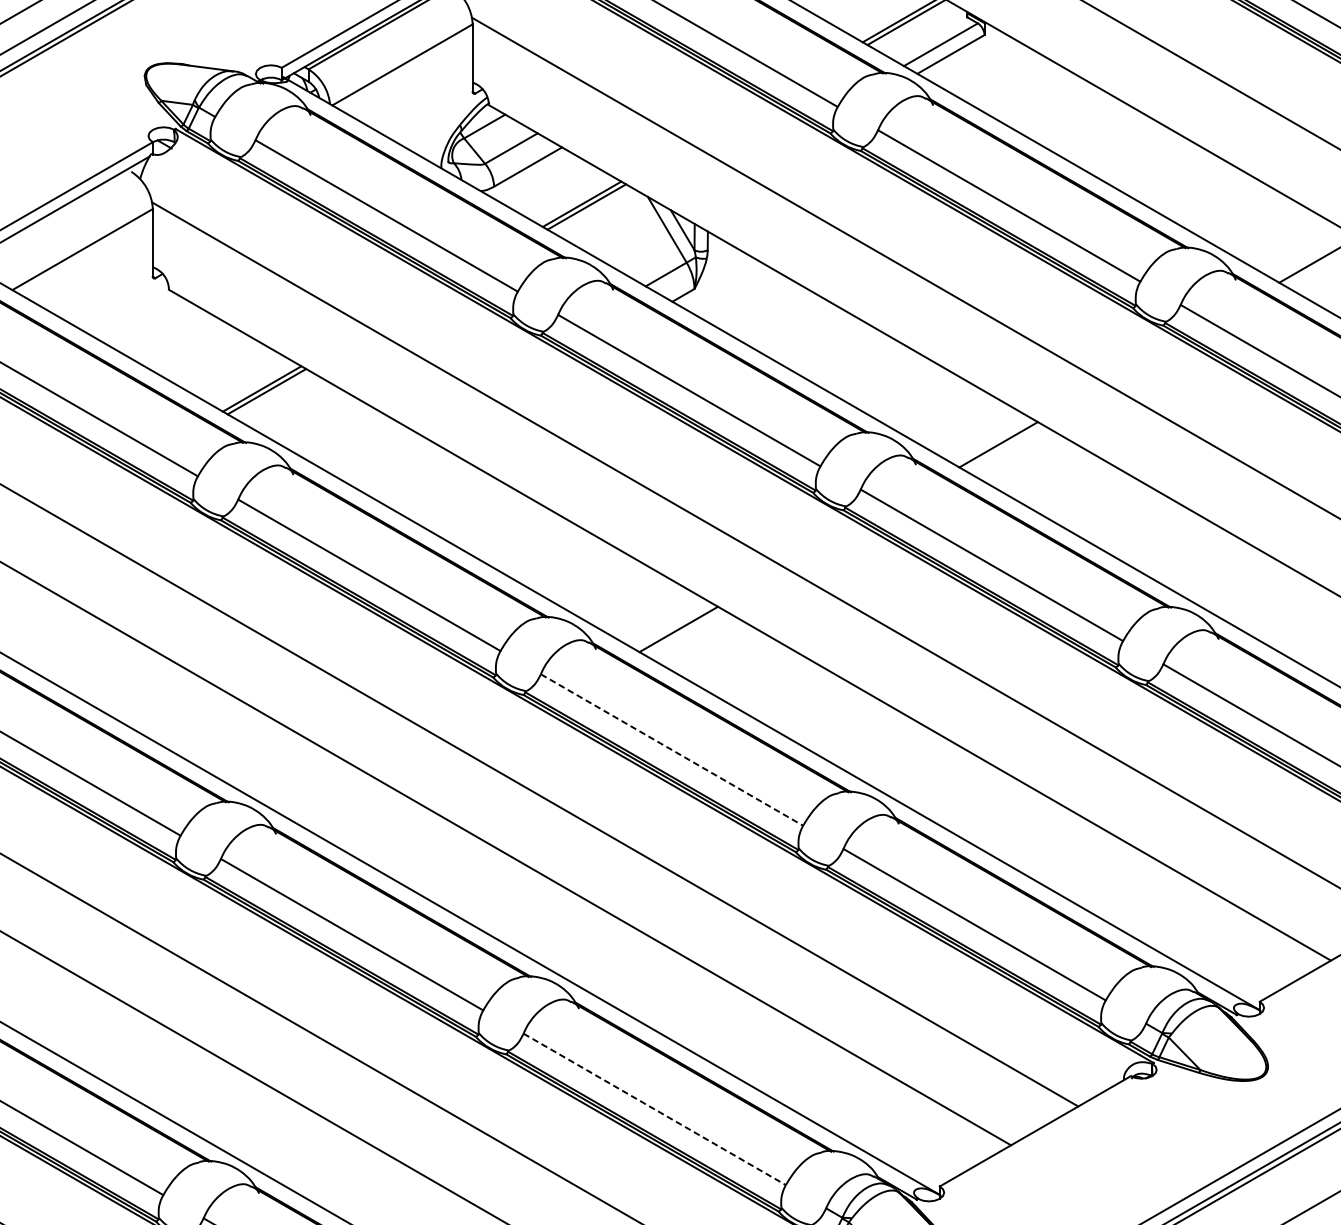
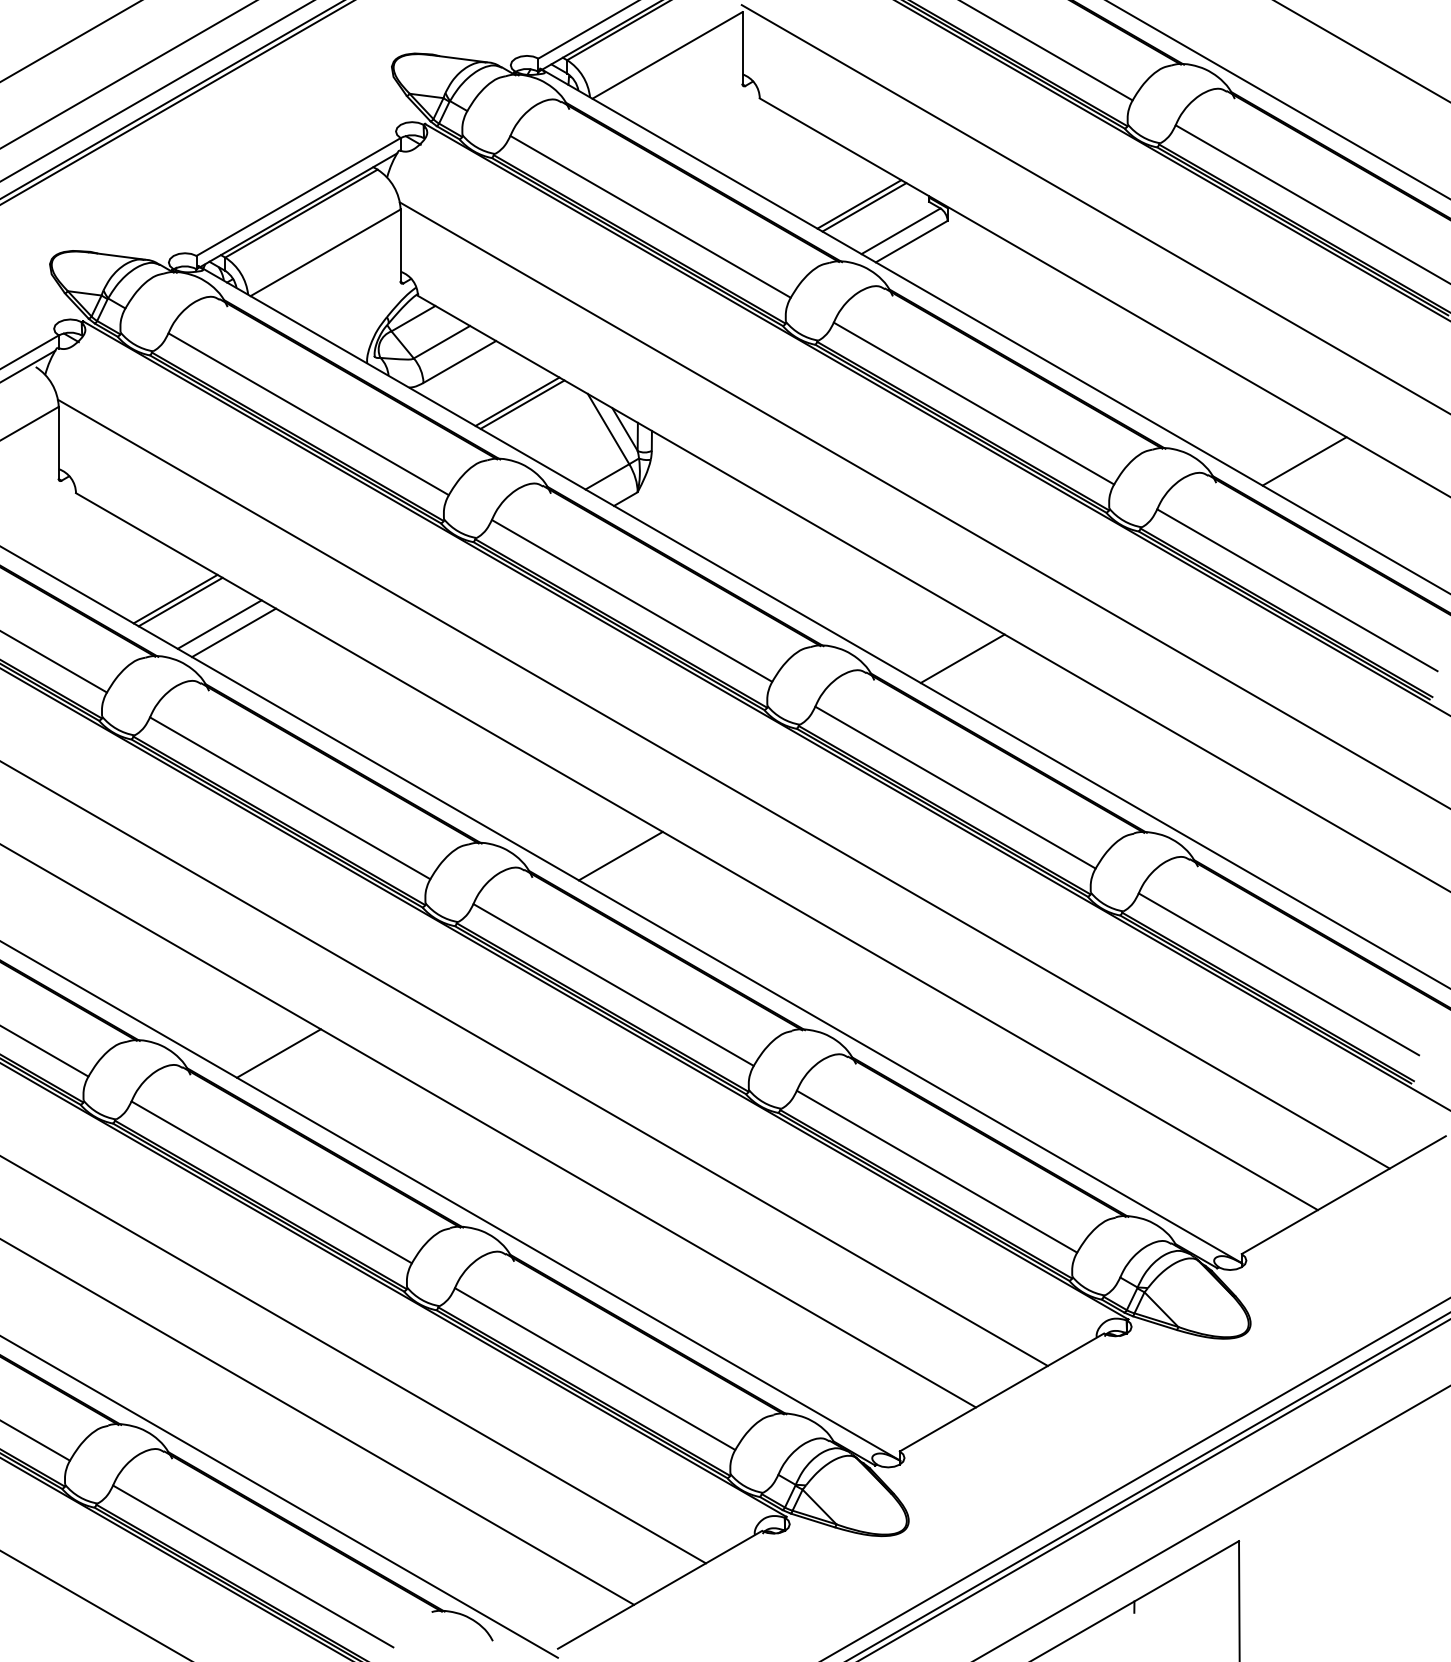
line: (303, 412) -> (219, 624), added
line: (317, 420) -> (234, 632), added
line: (671, 750) -> (613, 985), dashed -> solid
line: (358, 814) -> (278, 1053), added
line: (655, 1109) -> (595, 1369), dashed -> solid

